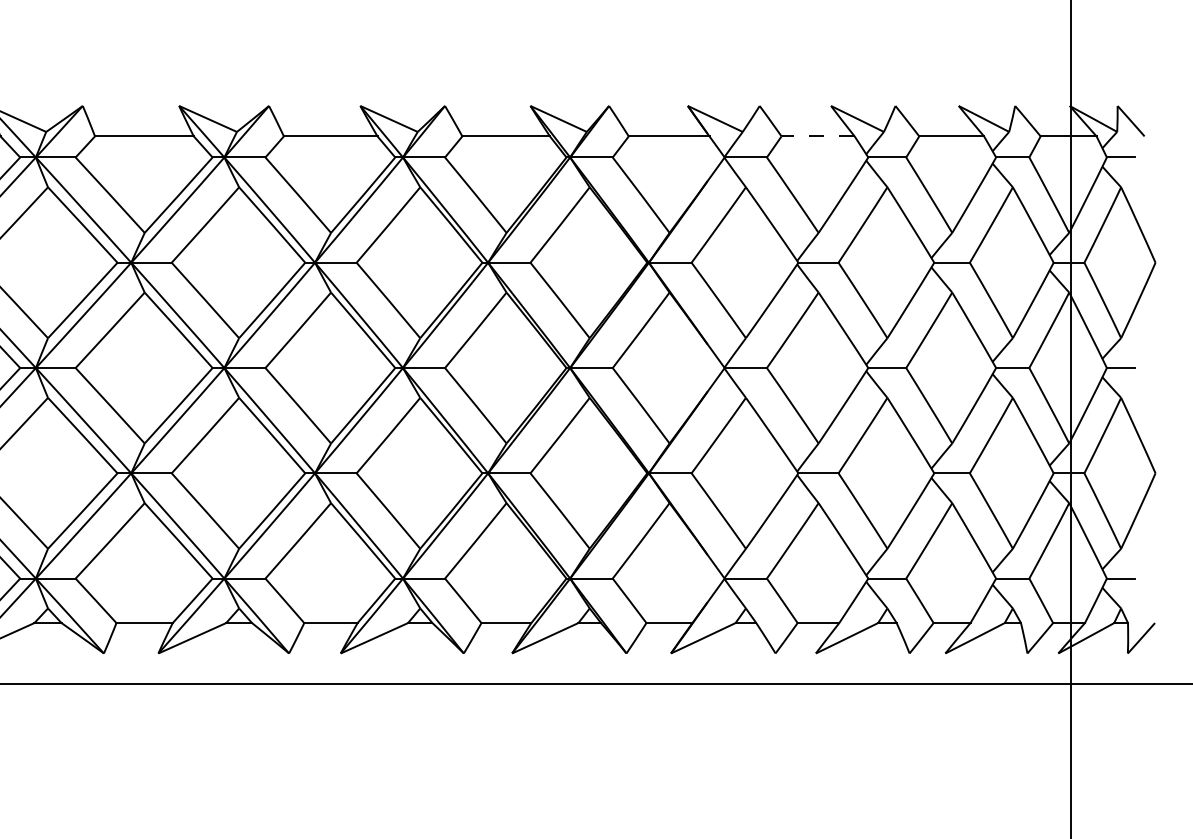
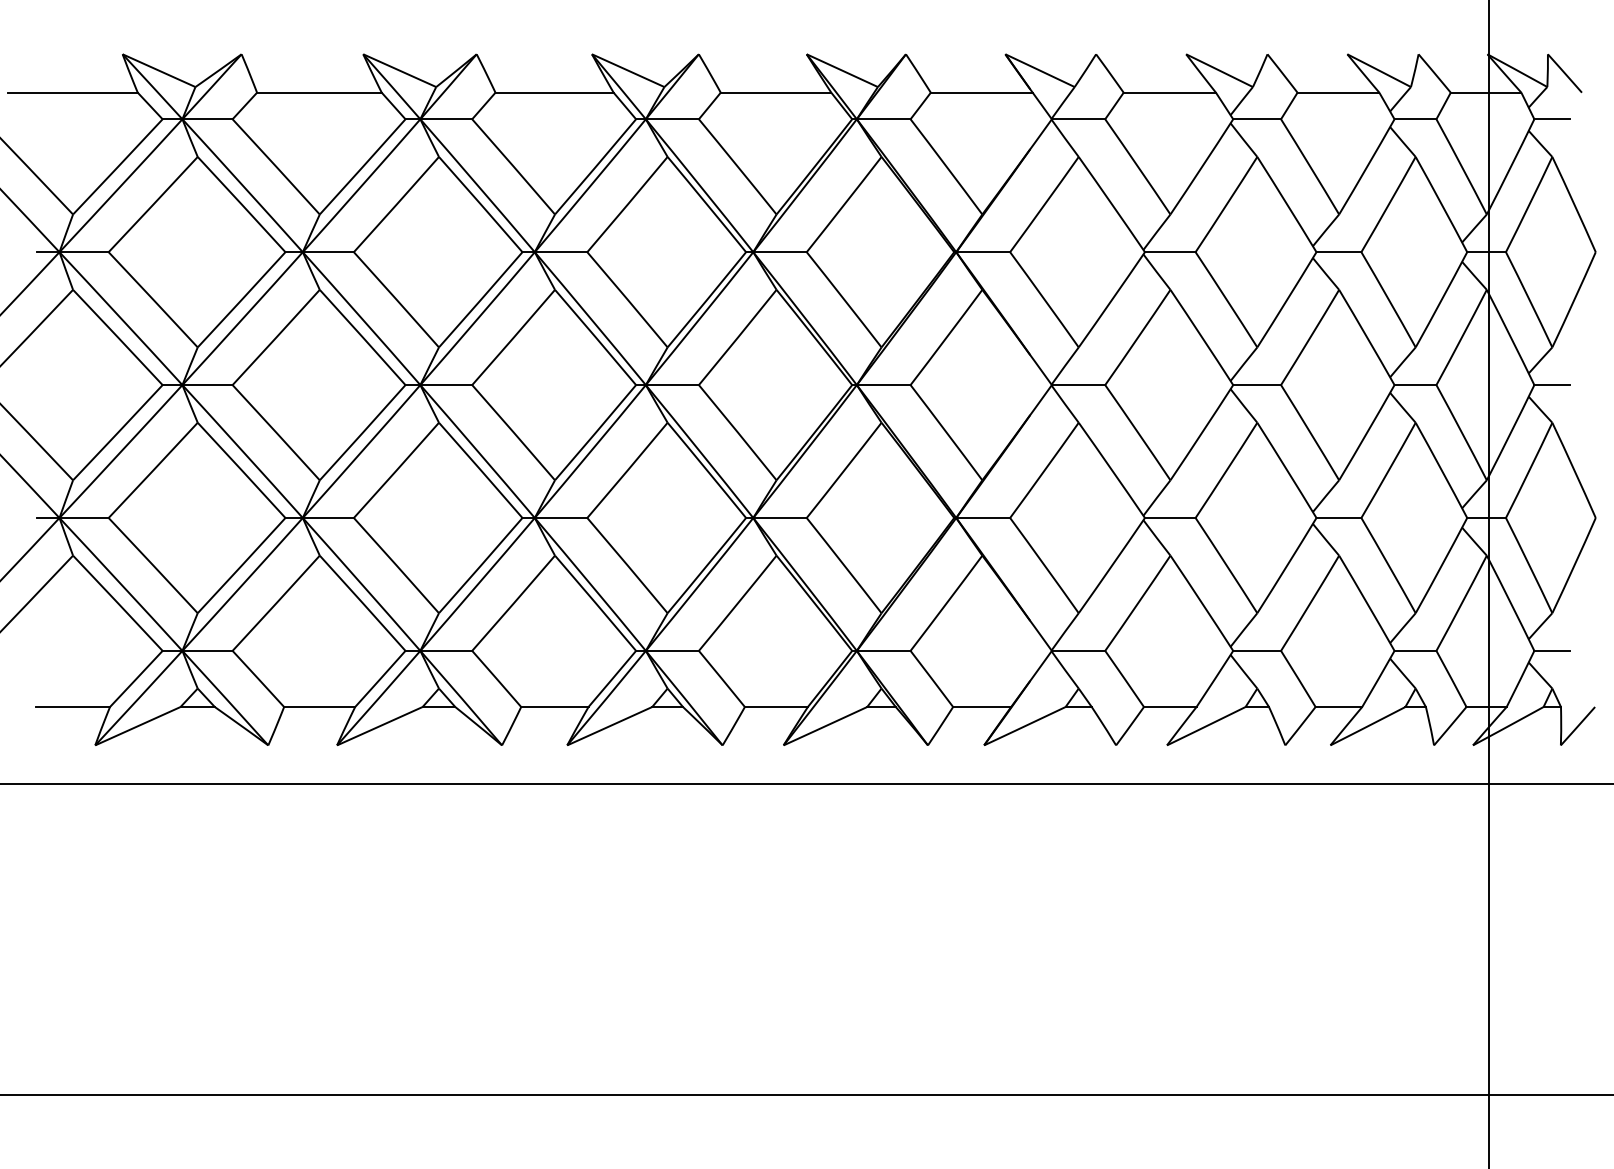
line: (817, 136) -> (1169, 92), dashed -> solid

